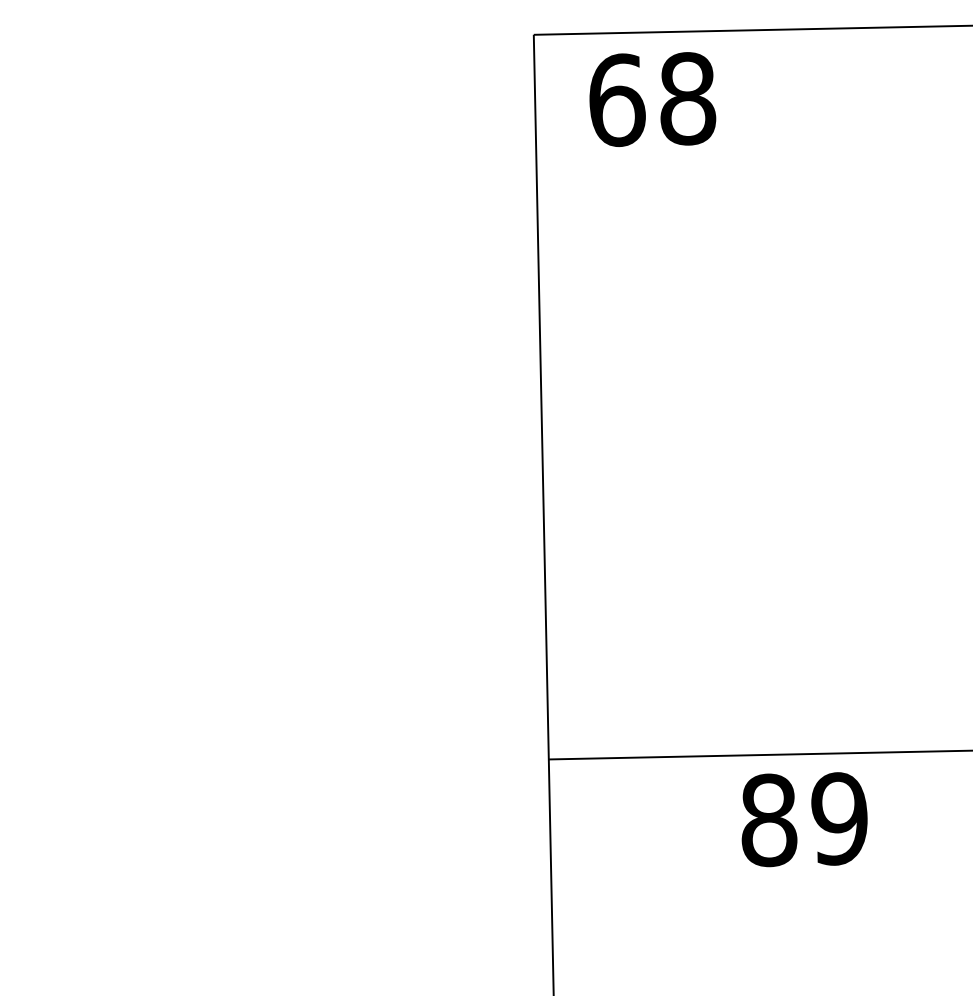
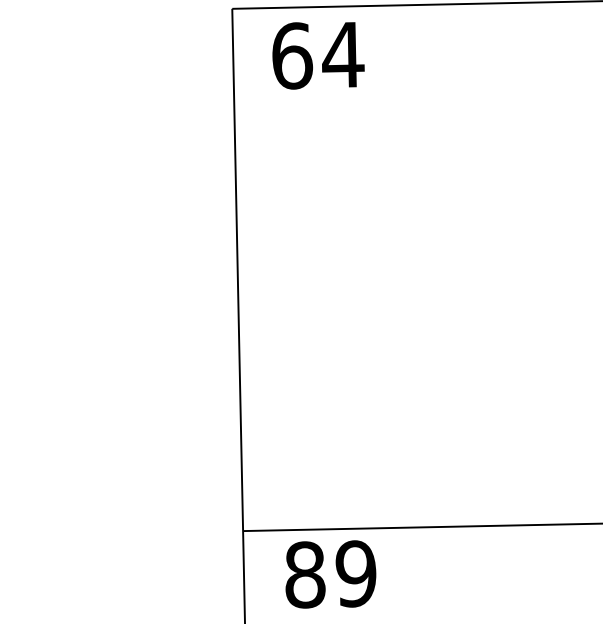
text: (687, 98) -> (343, 54), 68 -> 64
text: (804, 819) -> (330, 574), moved

